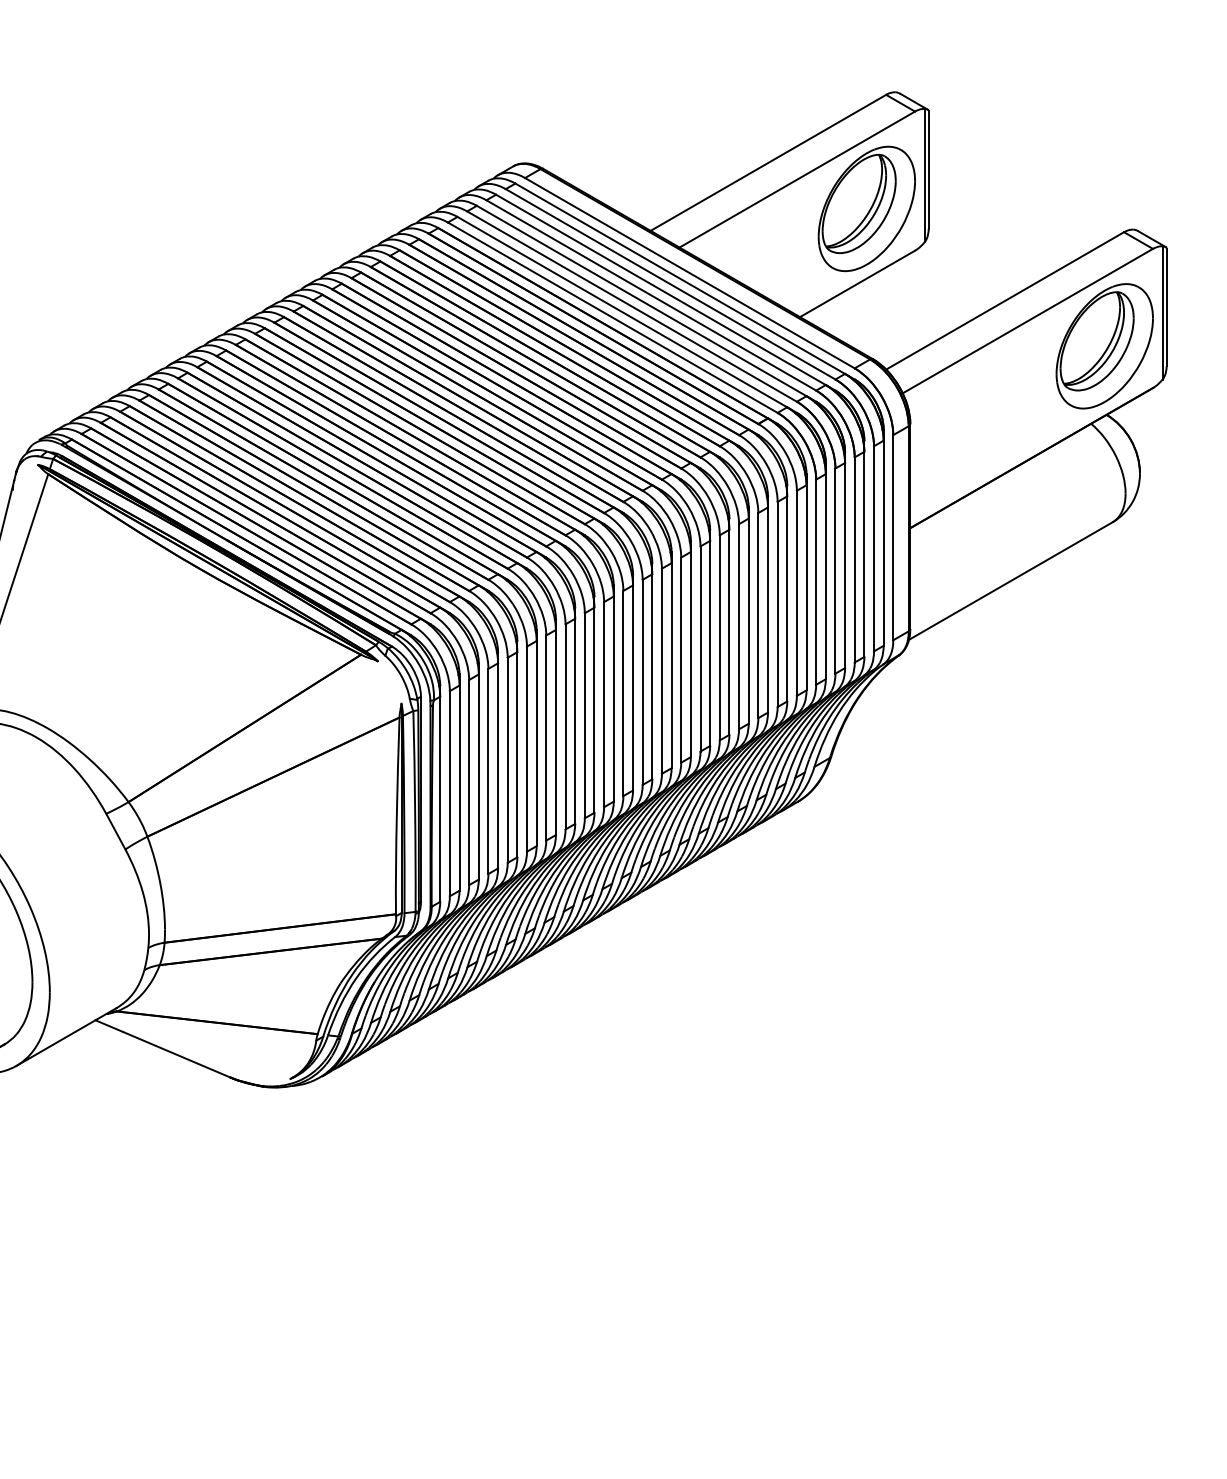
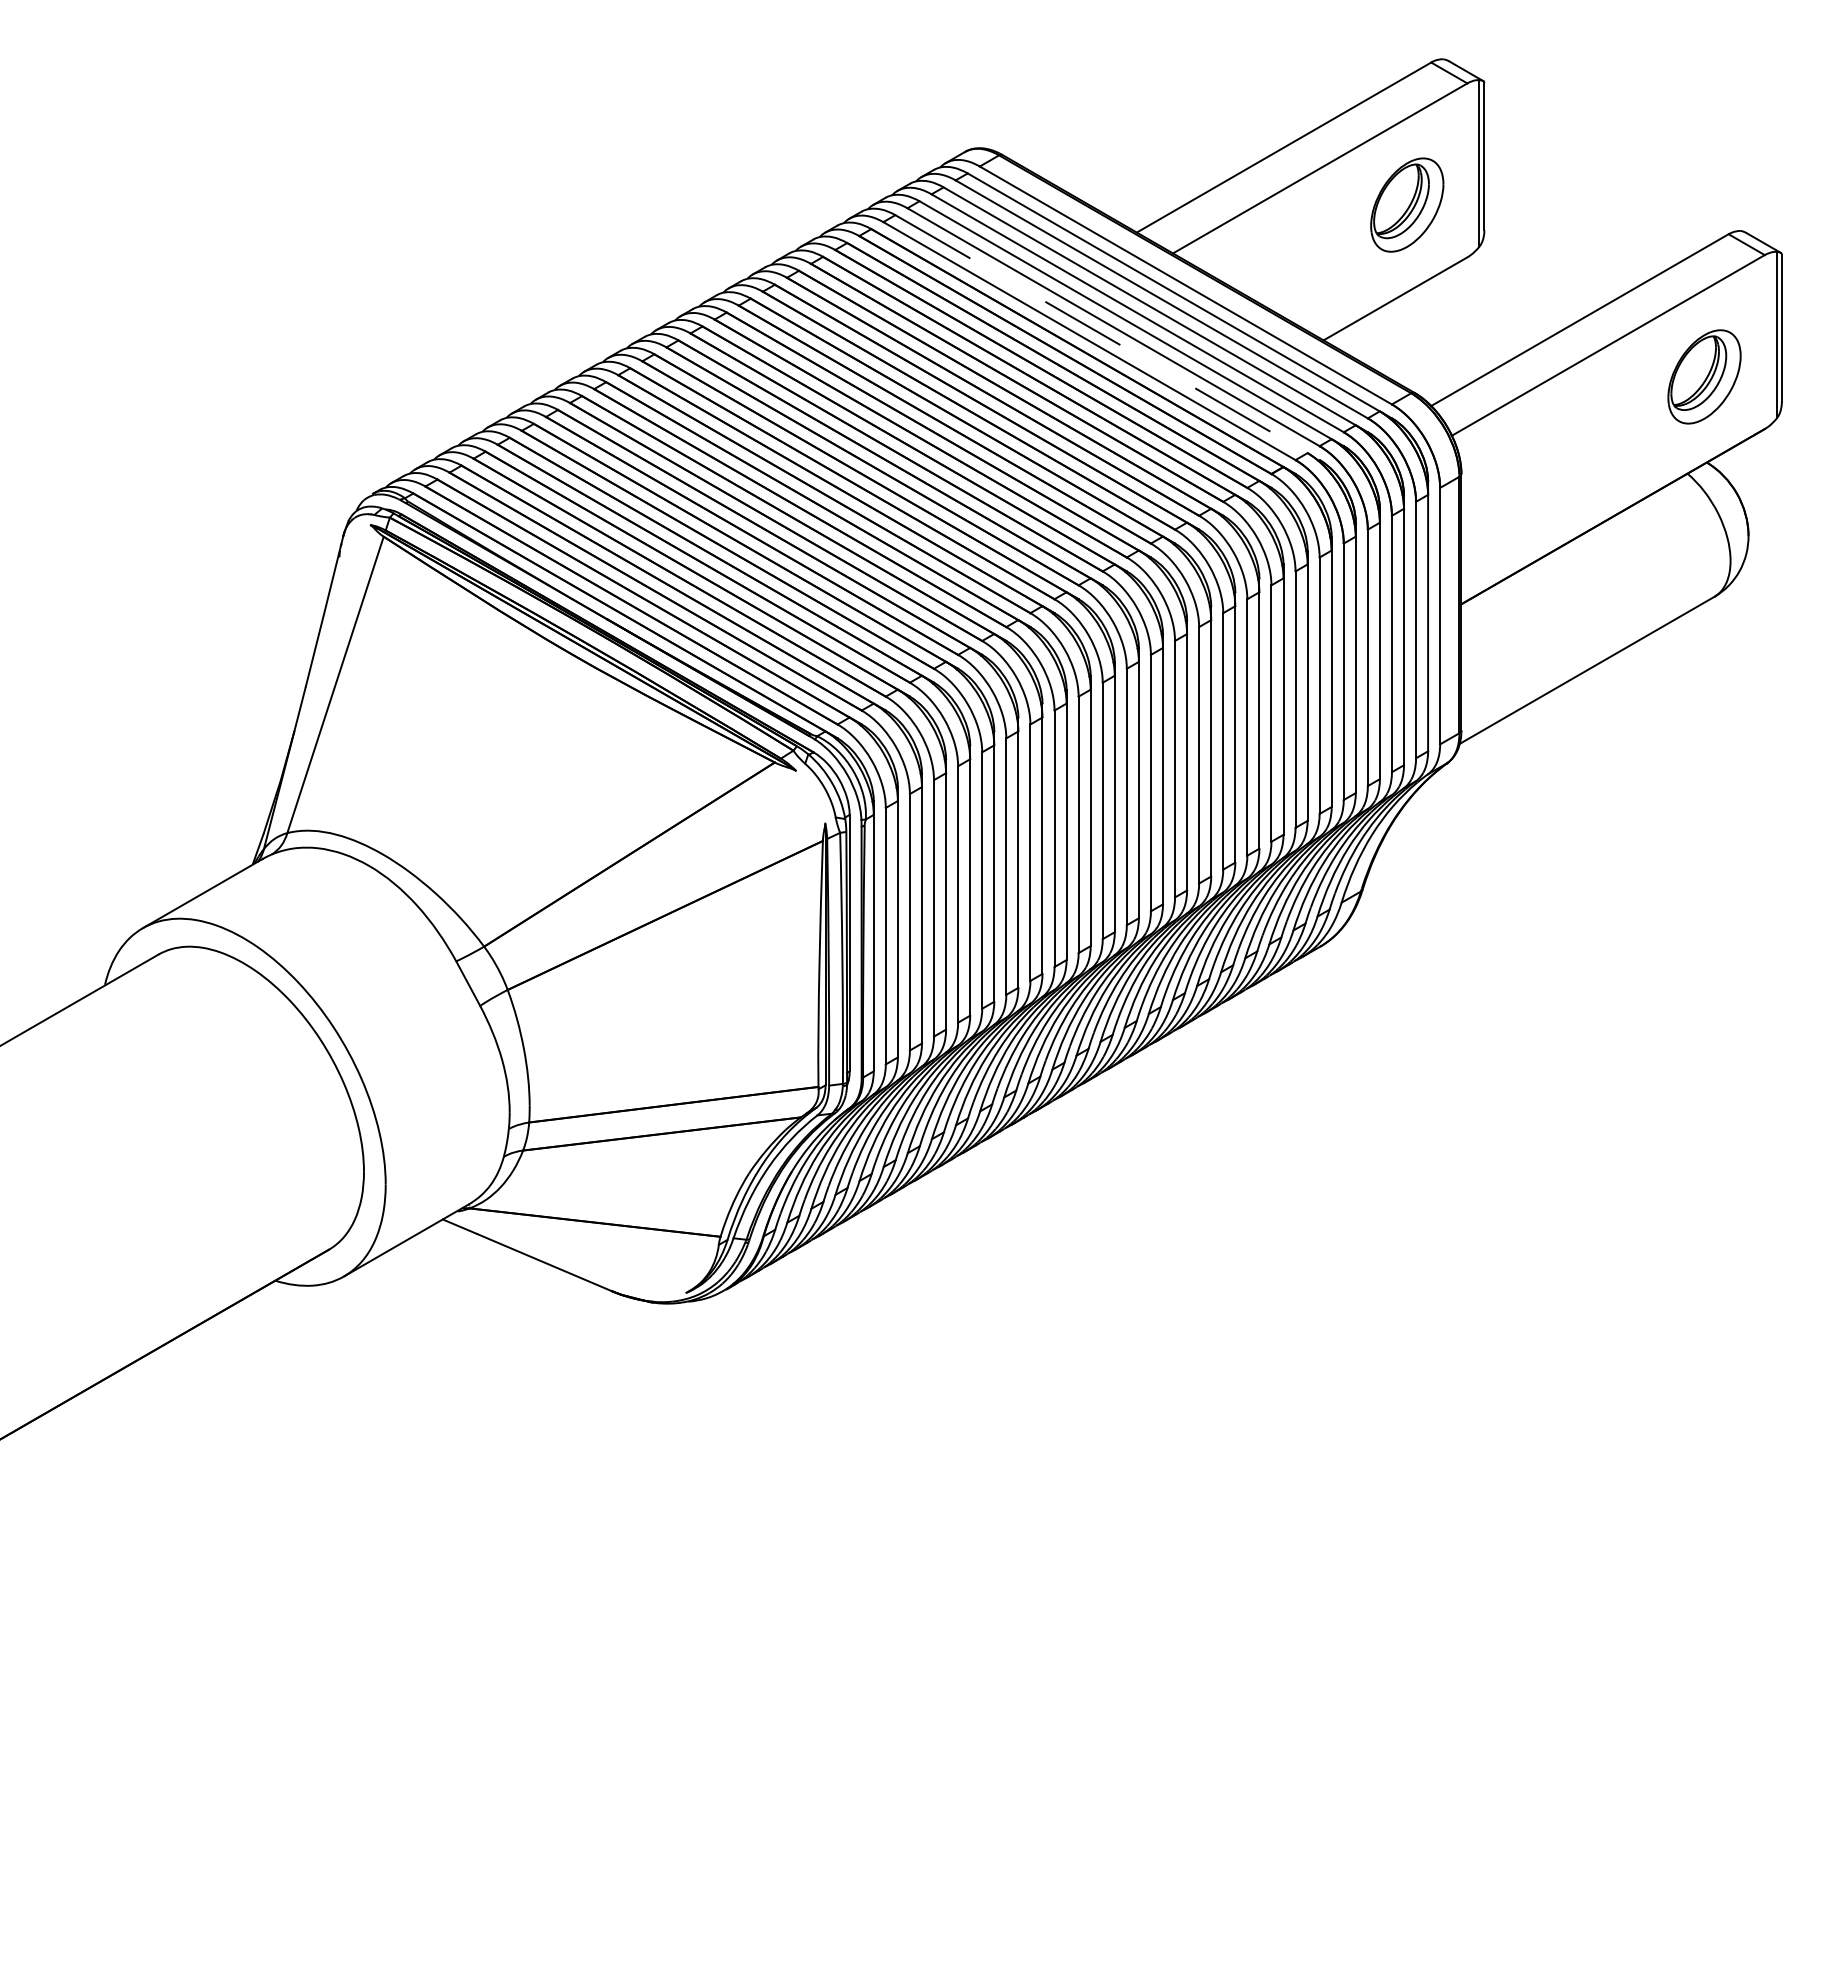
part: (867, 208) -> (1407, 204), size x0.6
line: (627, 314) -> (1107, 337), solid -> dashed
part: (1104, 346) -> (1704, 376), size x0.6

